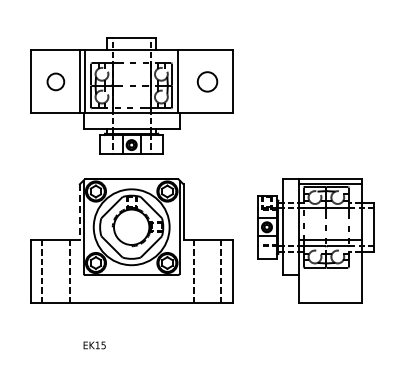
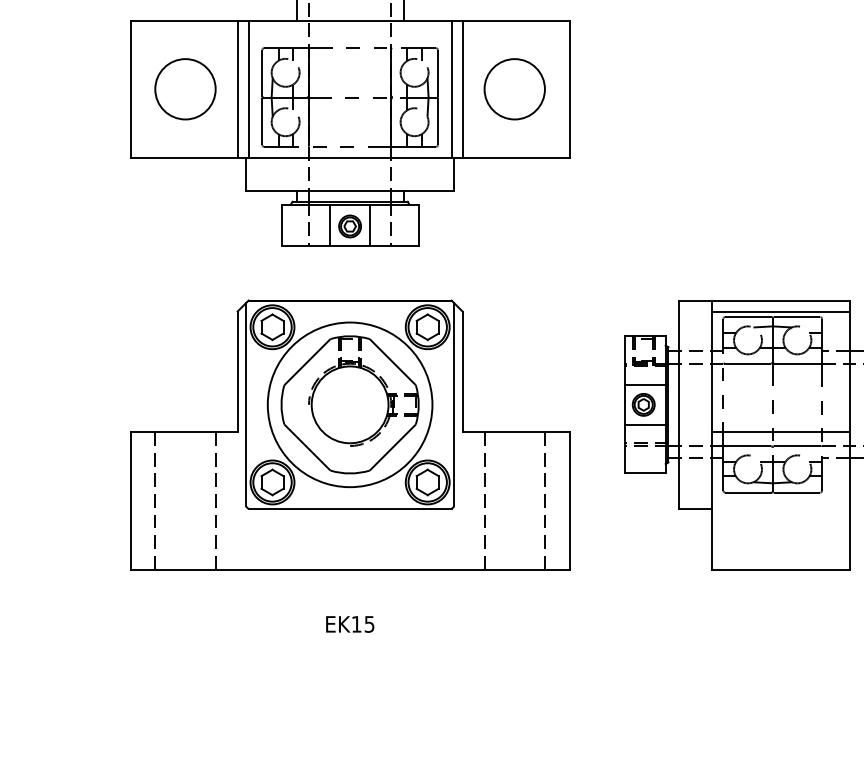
circle: (55, 81) -> (184, 88), size x1.67
line: (183, 81) -> (462, 88), added
circle: (207, 81) -> (514, 88), size x1.43
line: (79, 212) -> (236, 372), dashed -> solid
text: (94, 345) -> (349, 624), moved

